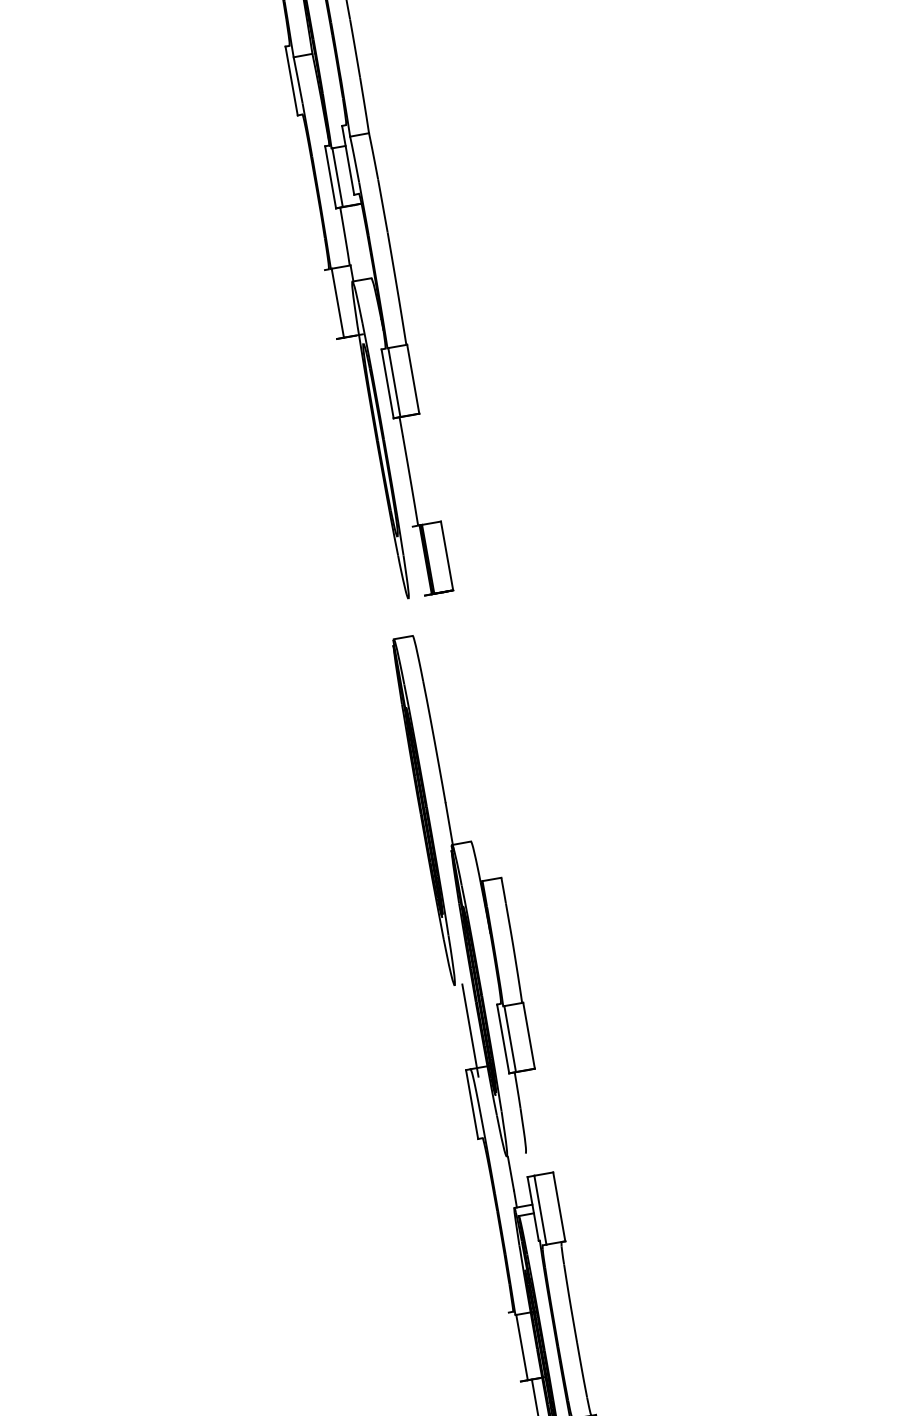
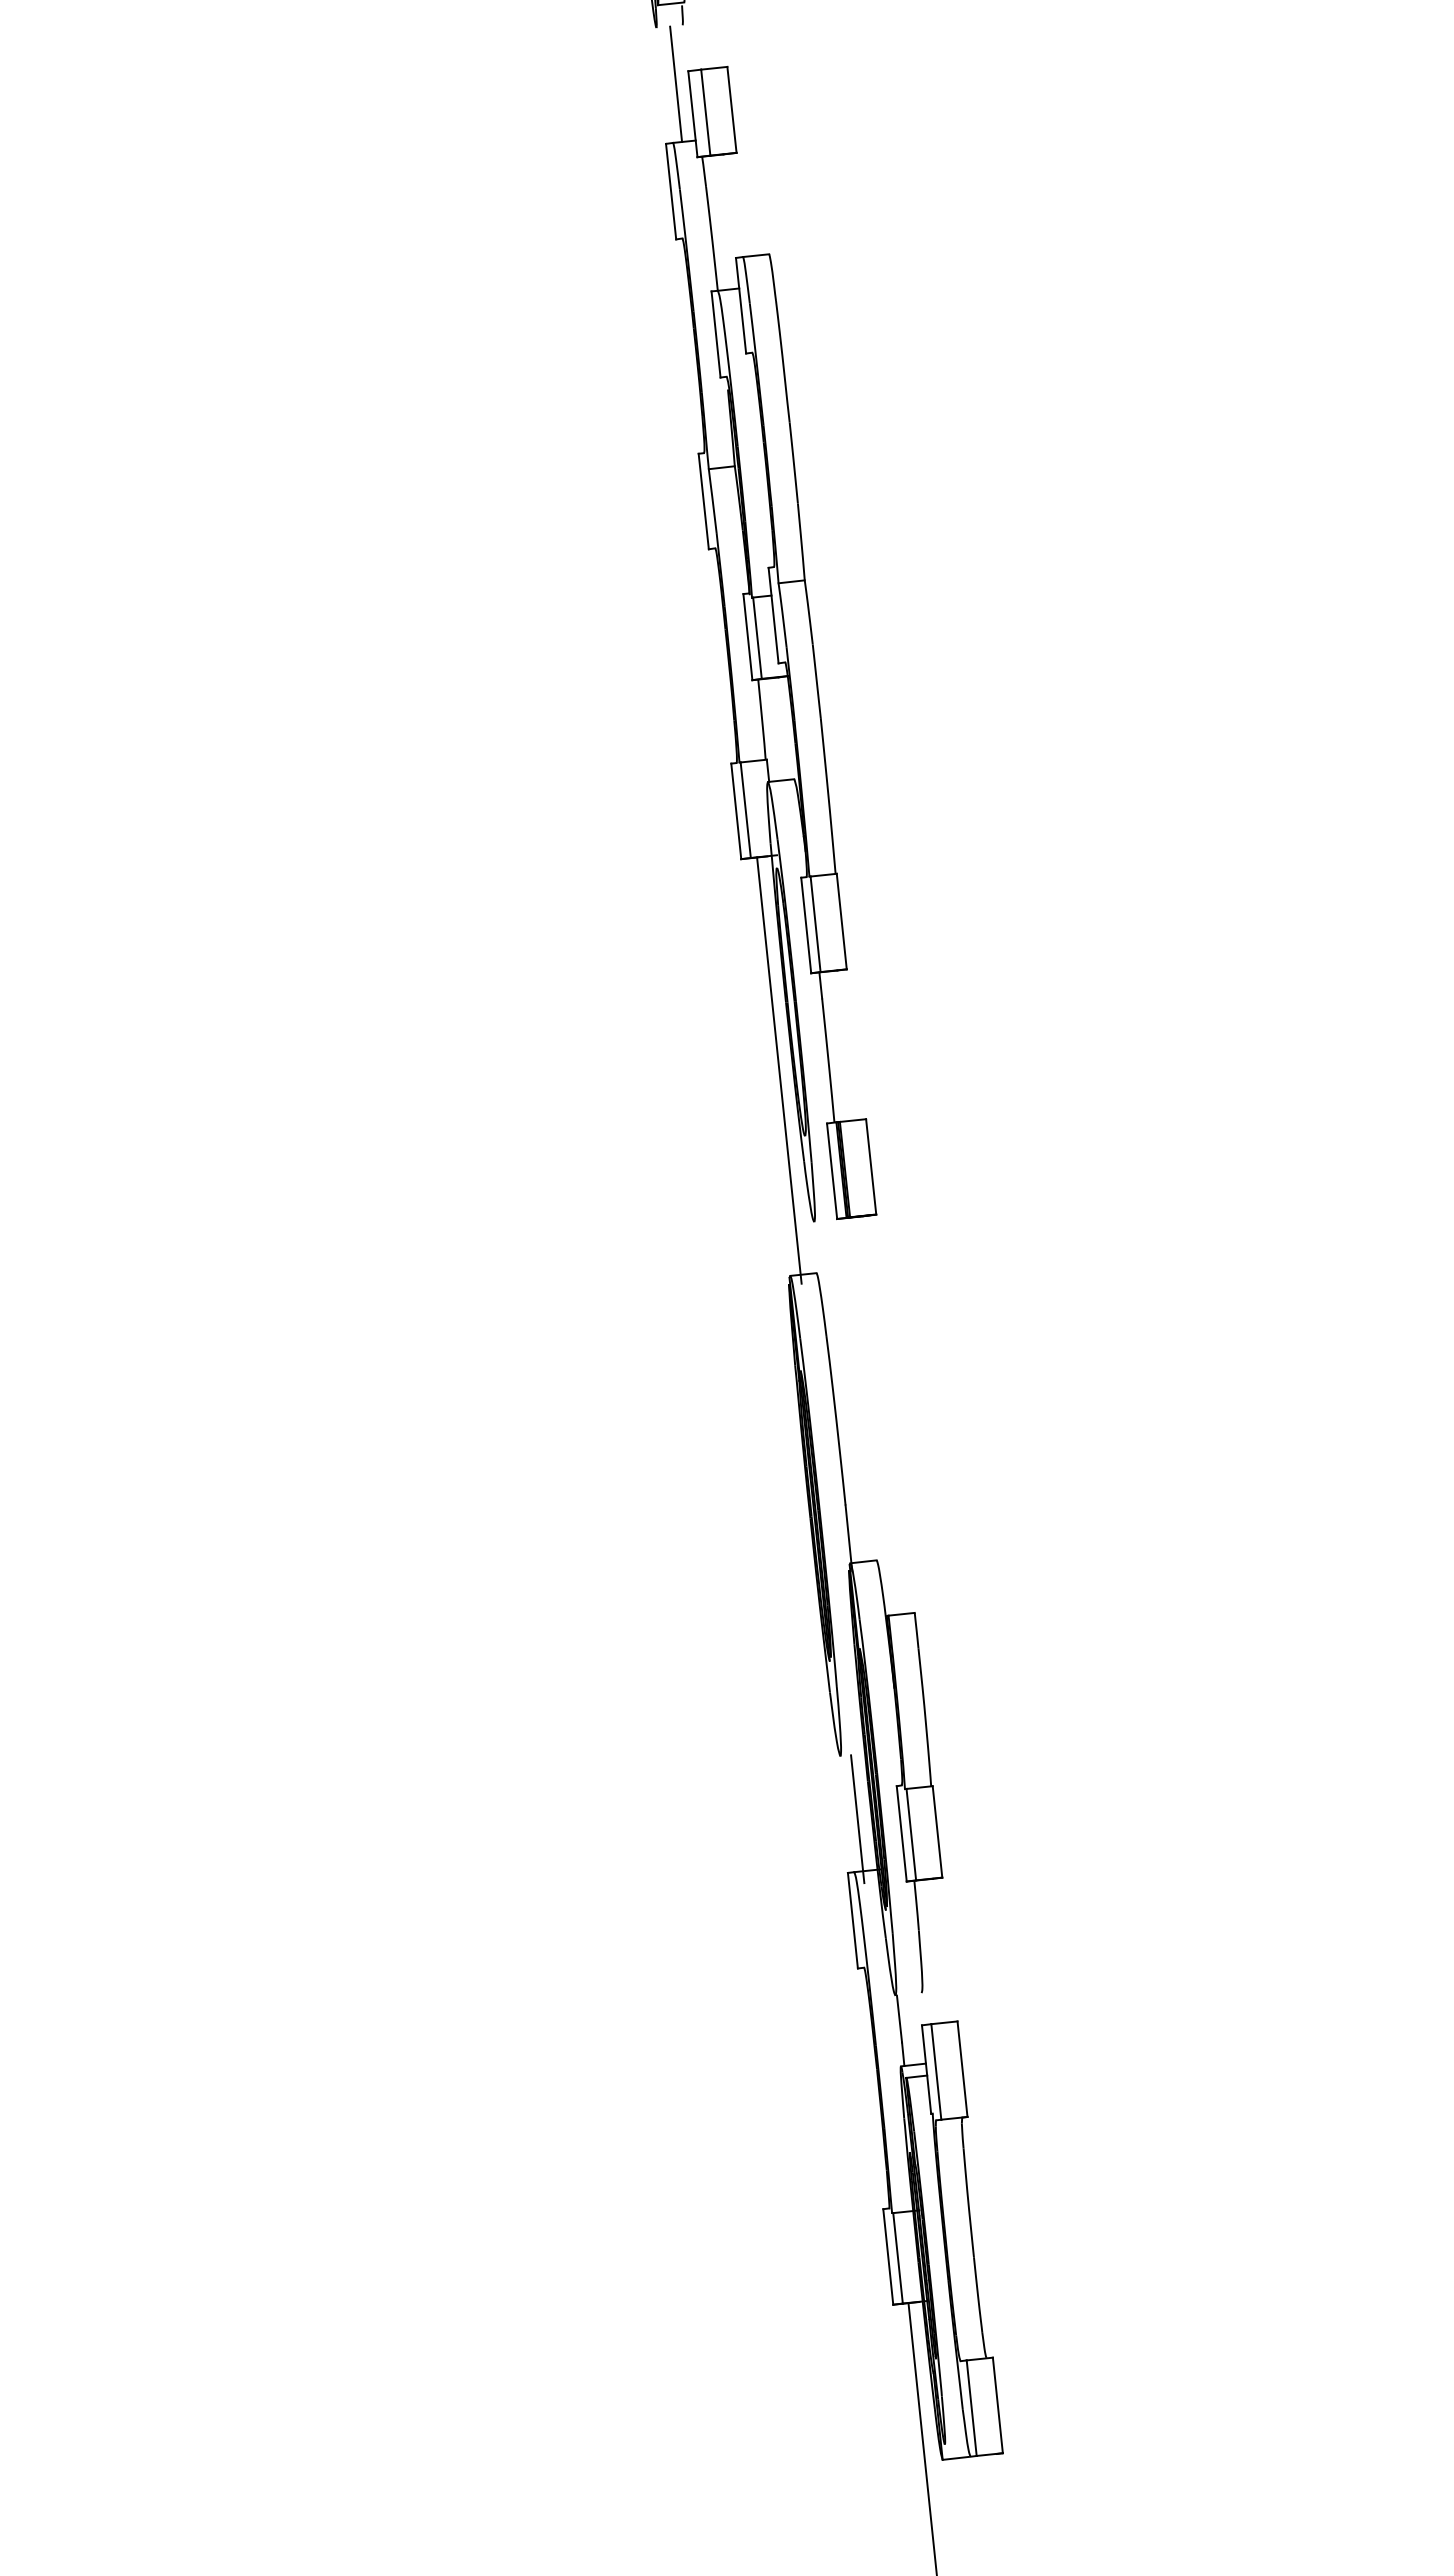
line: (331, 304) -> (736, 811), added
line: (375, 490) -> (779, 1070), added
line: (419, 561) -> (832, 1171), added
line: (515, 1346) -> (888, 2256), added

